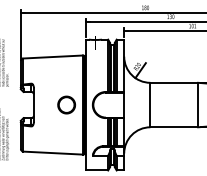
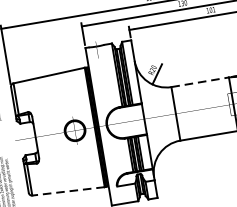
line: (174, 82) -> (200, 81), solid -> dashed
line: (53, 153) -> (68, 191), solid -> dashed

